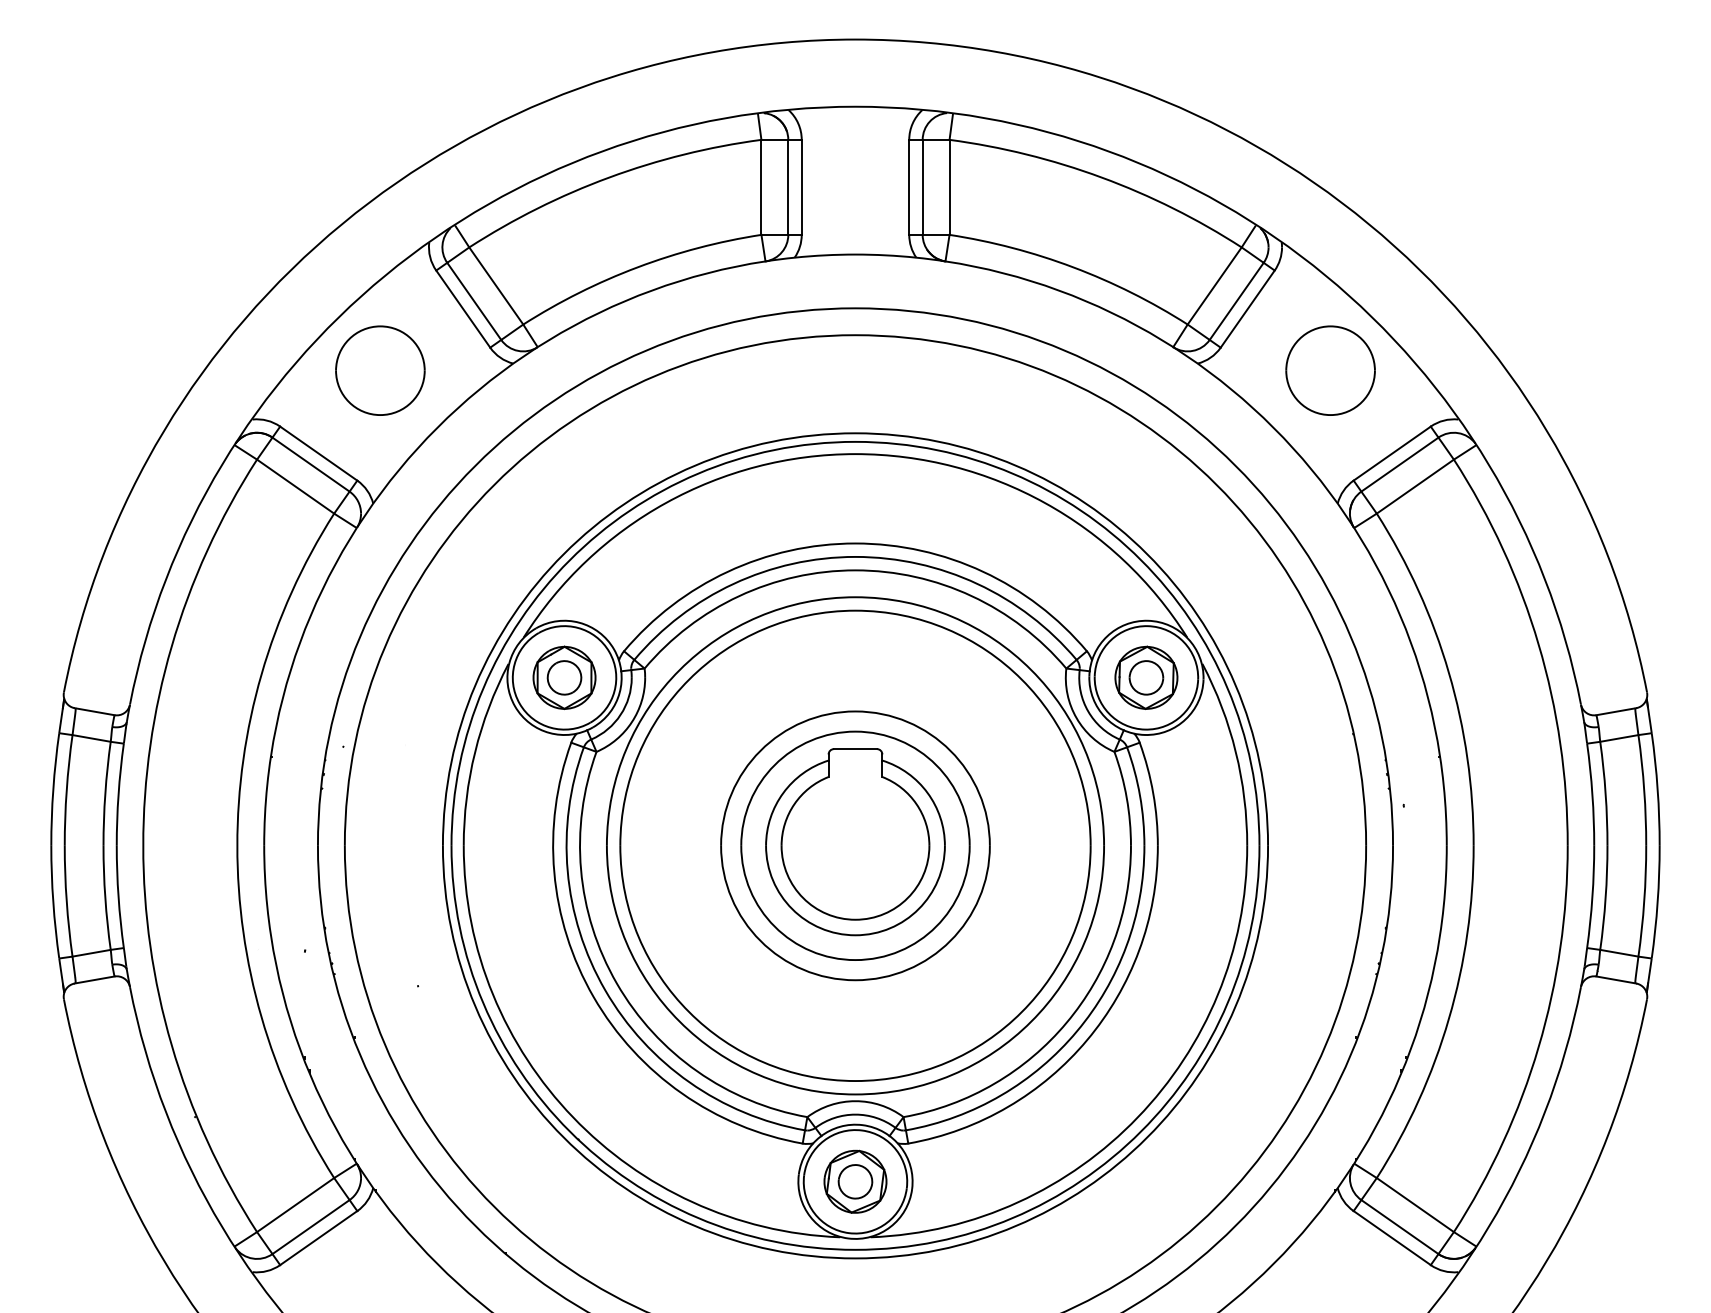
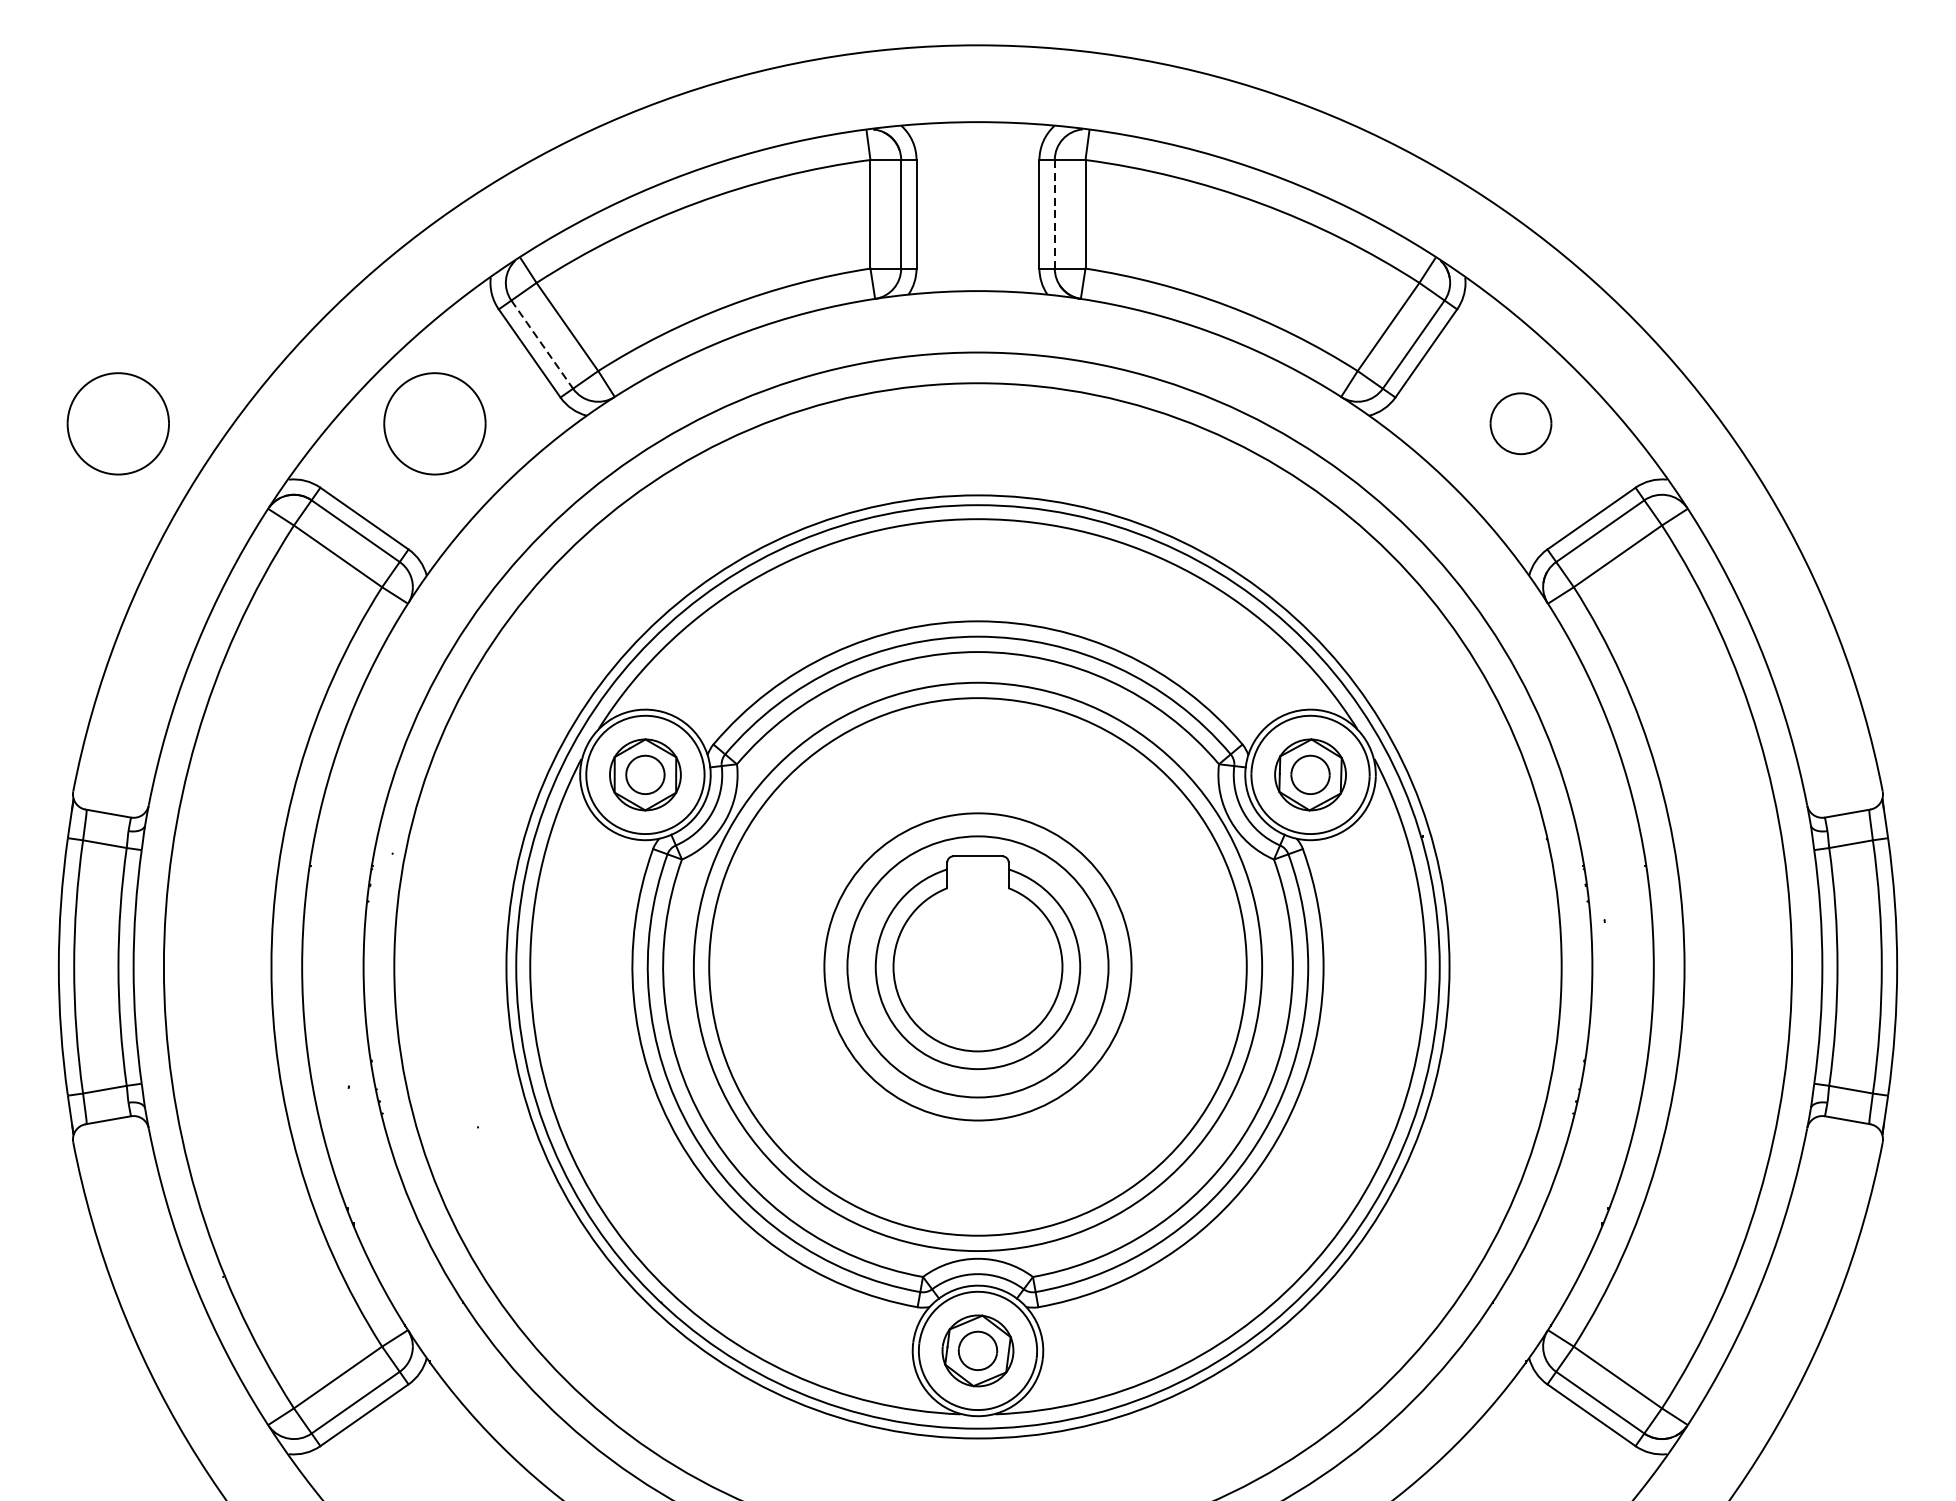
line: (922, 187) -> (1054, 214), solid -> dashed
line: (474, 301) -> (542, 344), solid -> dashed
part: (103, 370) -> (118, 423), added
part: (1330, 370) -> (1520, 423), size x0.6

